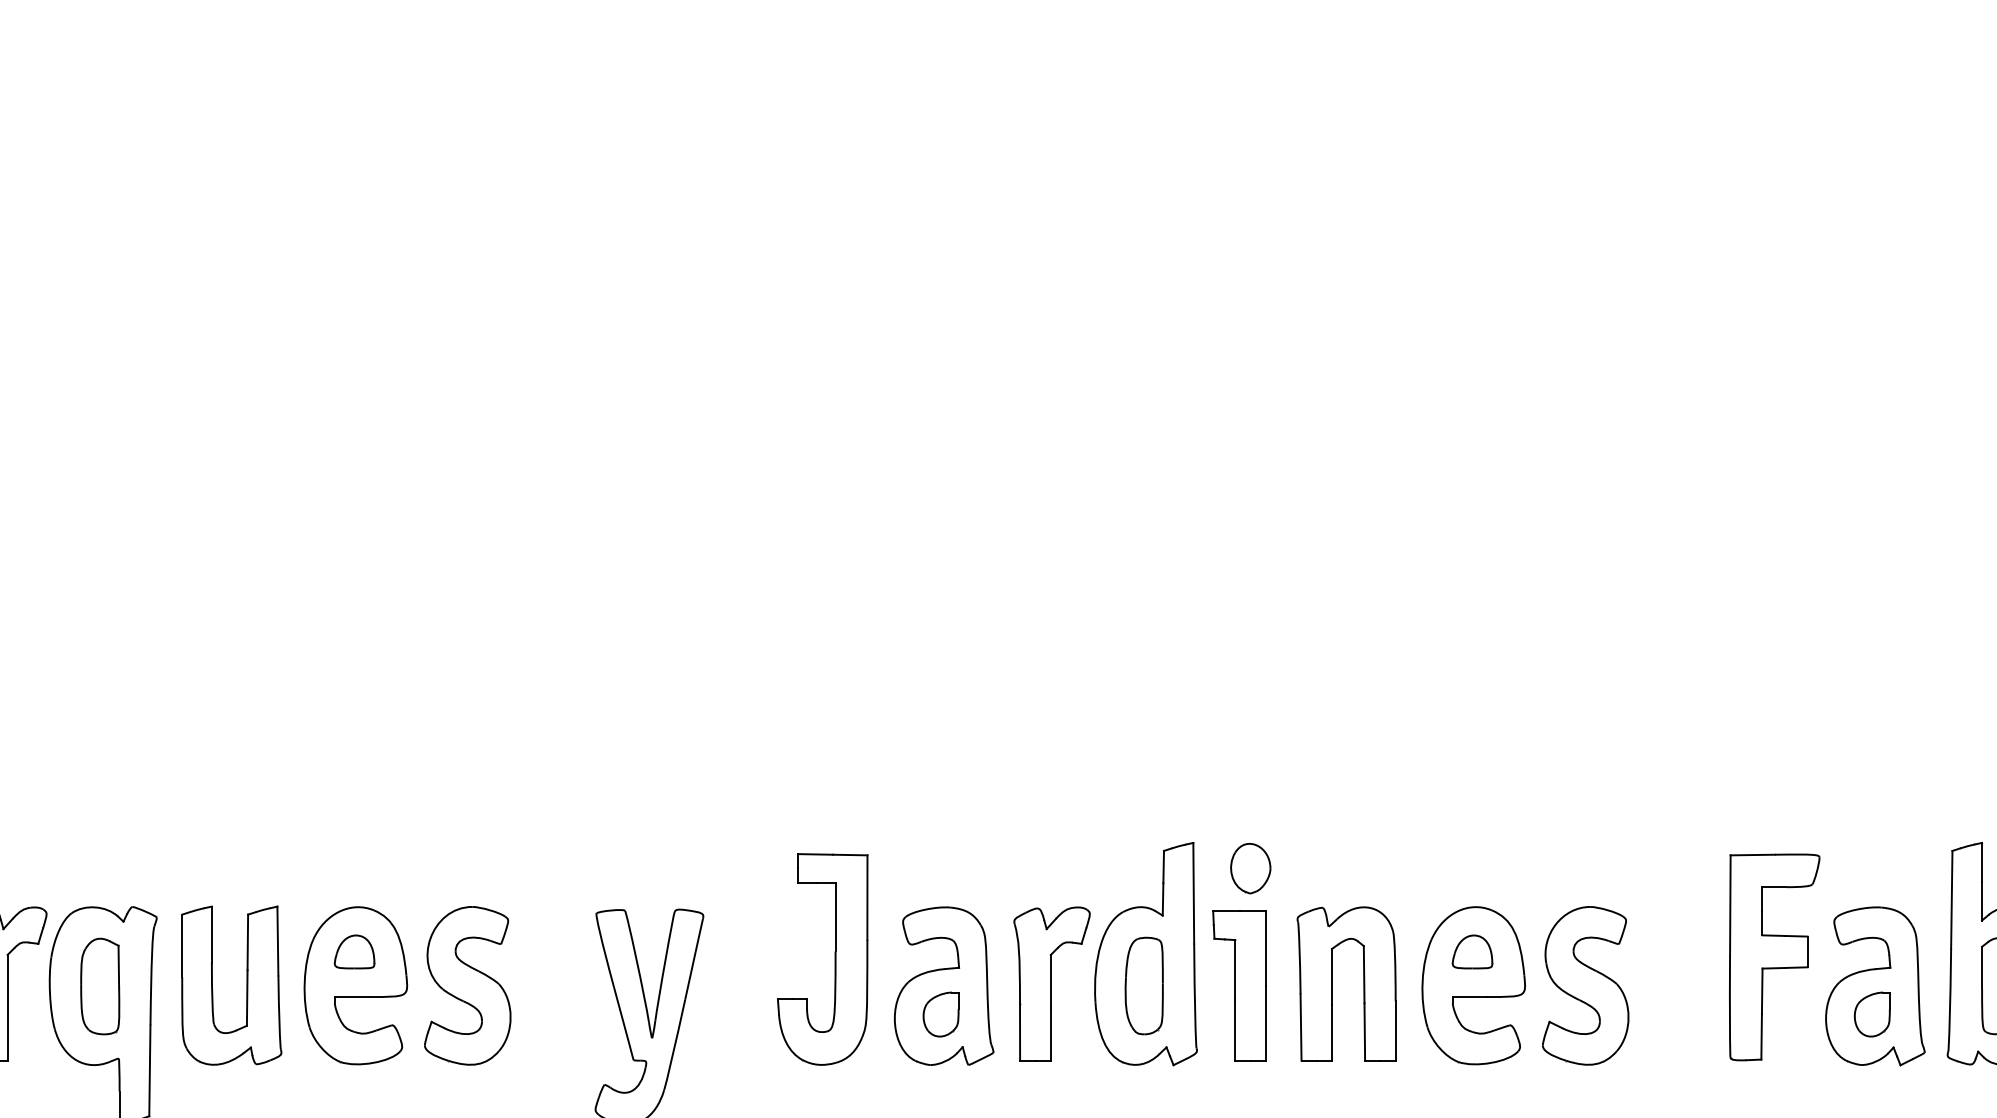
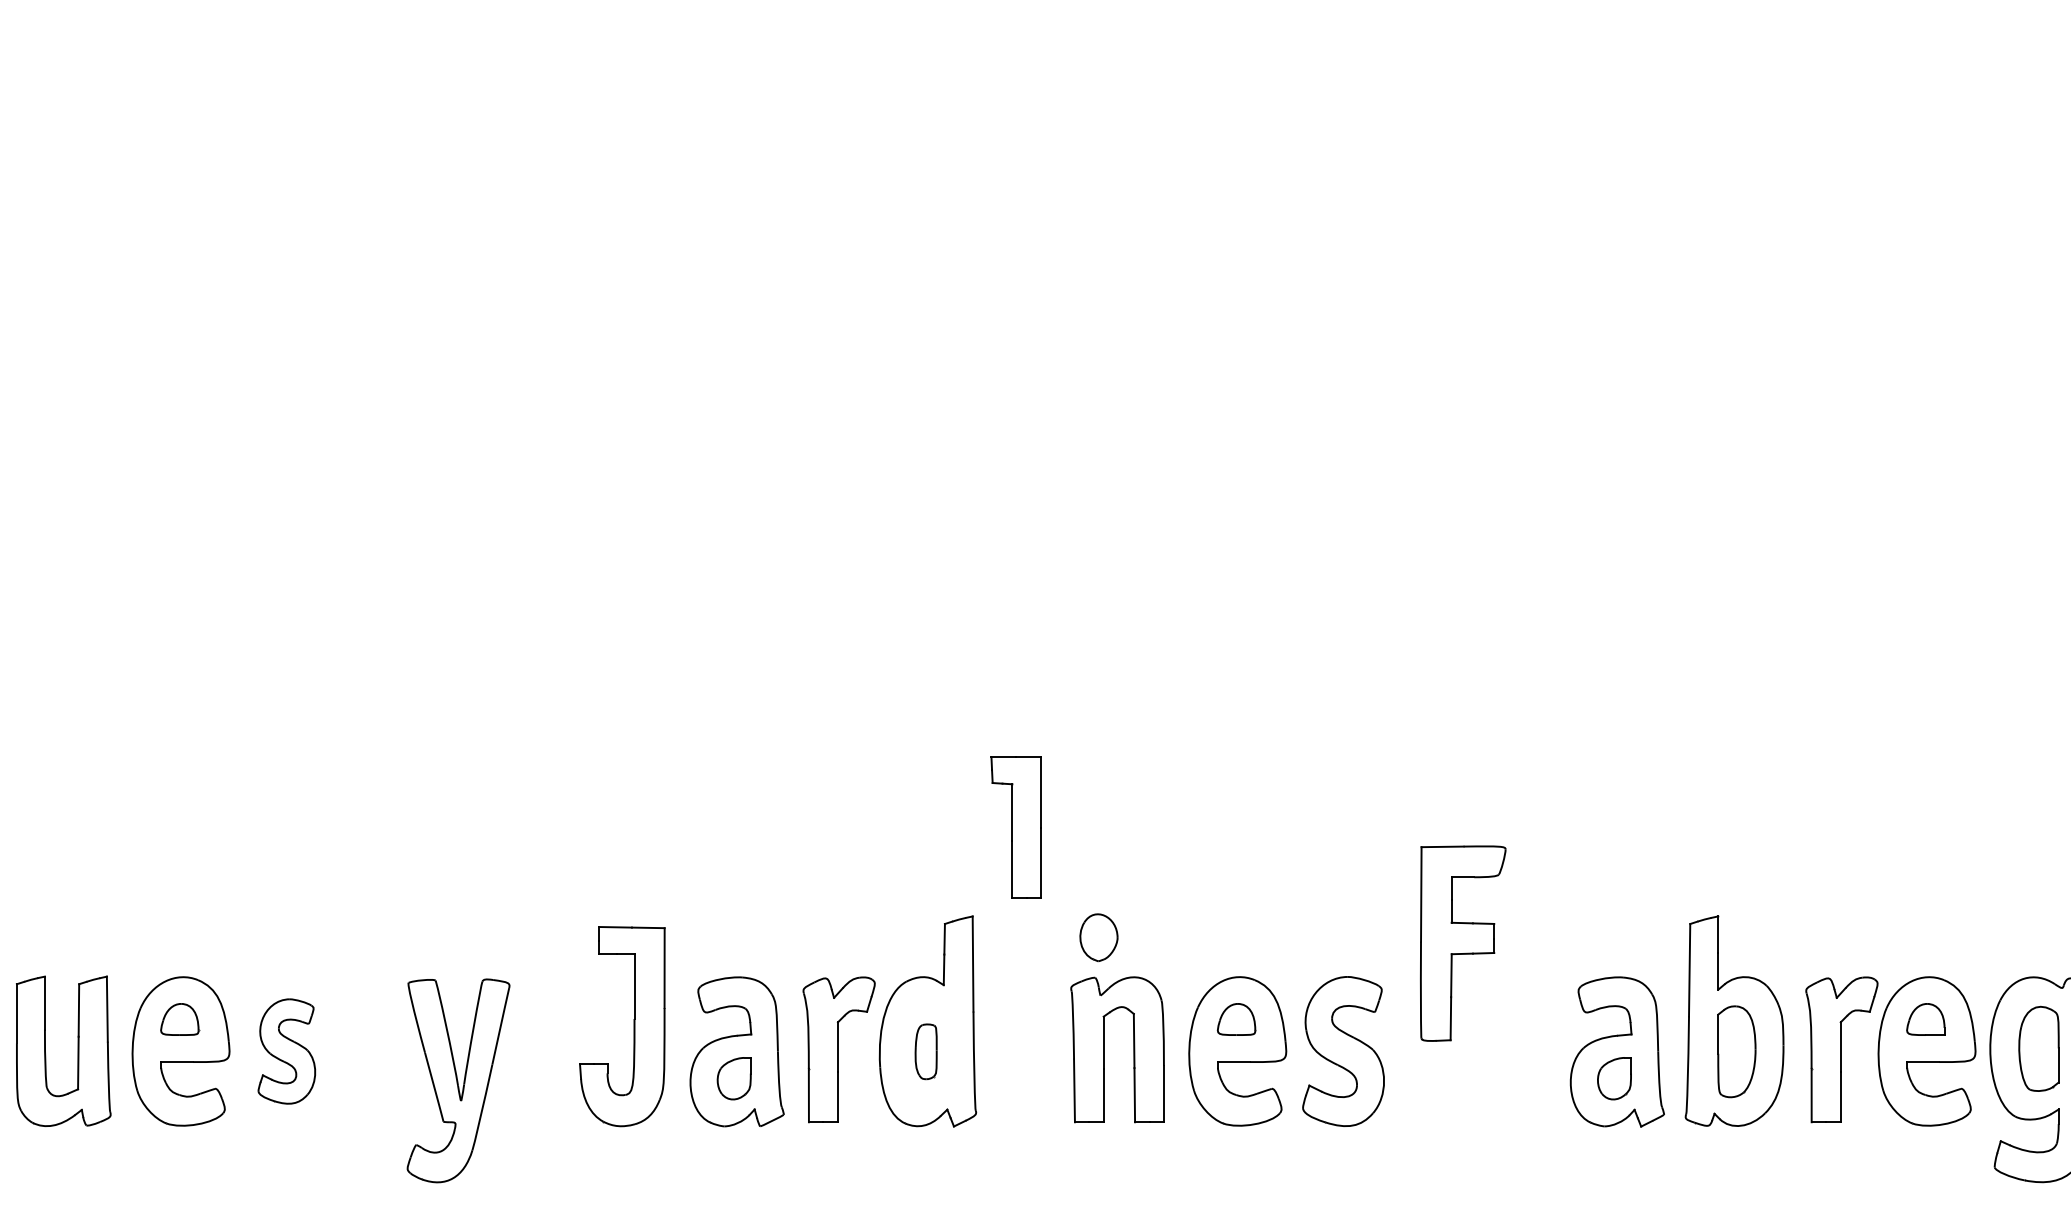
part: (1250, 868) -> (1098, 937), moved
part: (1774, 957) -> (1463, 943), moved
part: (467, 985) -> (286, 1051), size x0.7
part: (1143, 985) -> (925, 1051), size x0.6
part: (1238, 985) -> (1015, 827), moved

